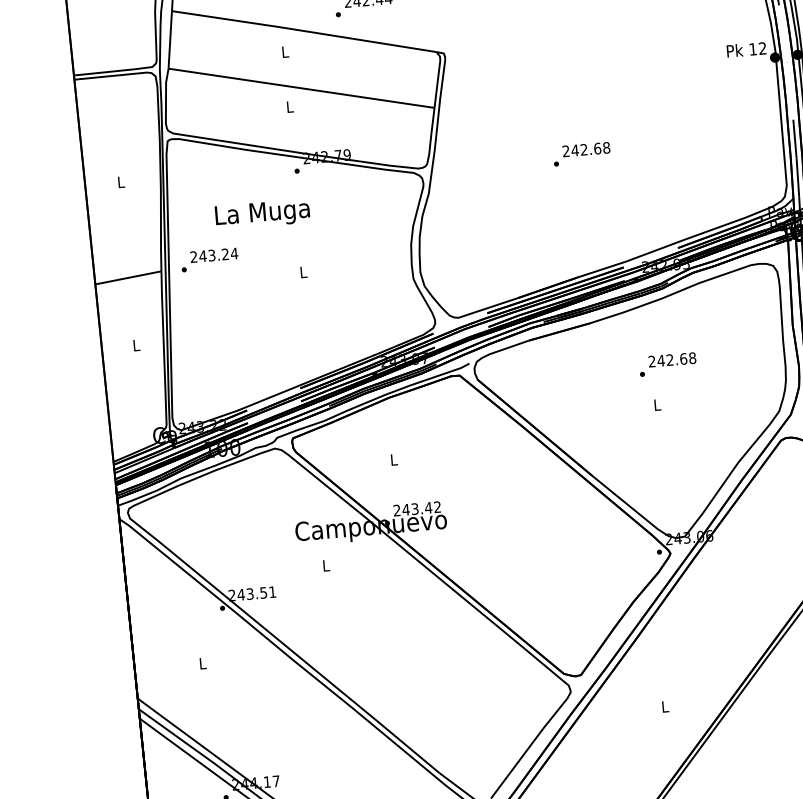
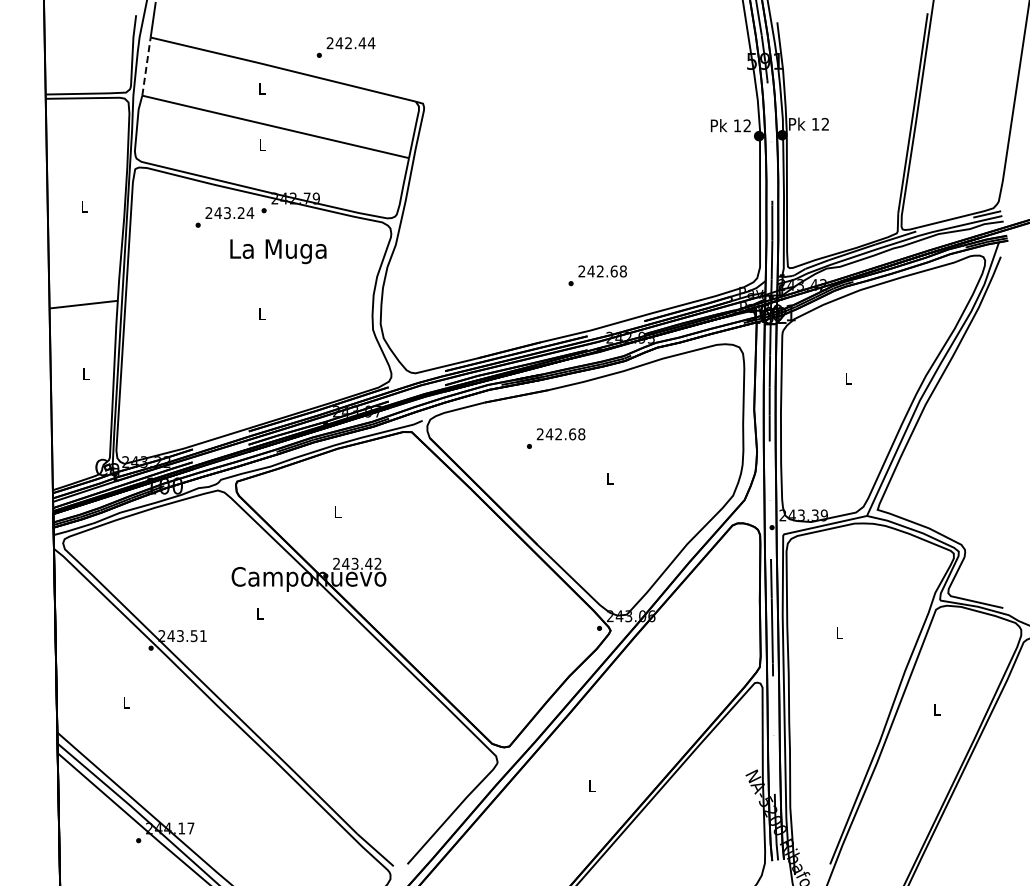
line: (170, 39) -> (146, 66), solid -> dashed
text: (581, 153) -> (597, 275), moved
text: (262, 214) -> (278, 251), moved
text: (209, 260) -> (224, 217), moved
text: (668, 364) -> (556, 438), moved

